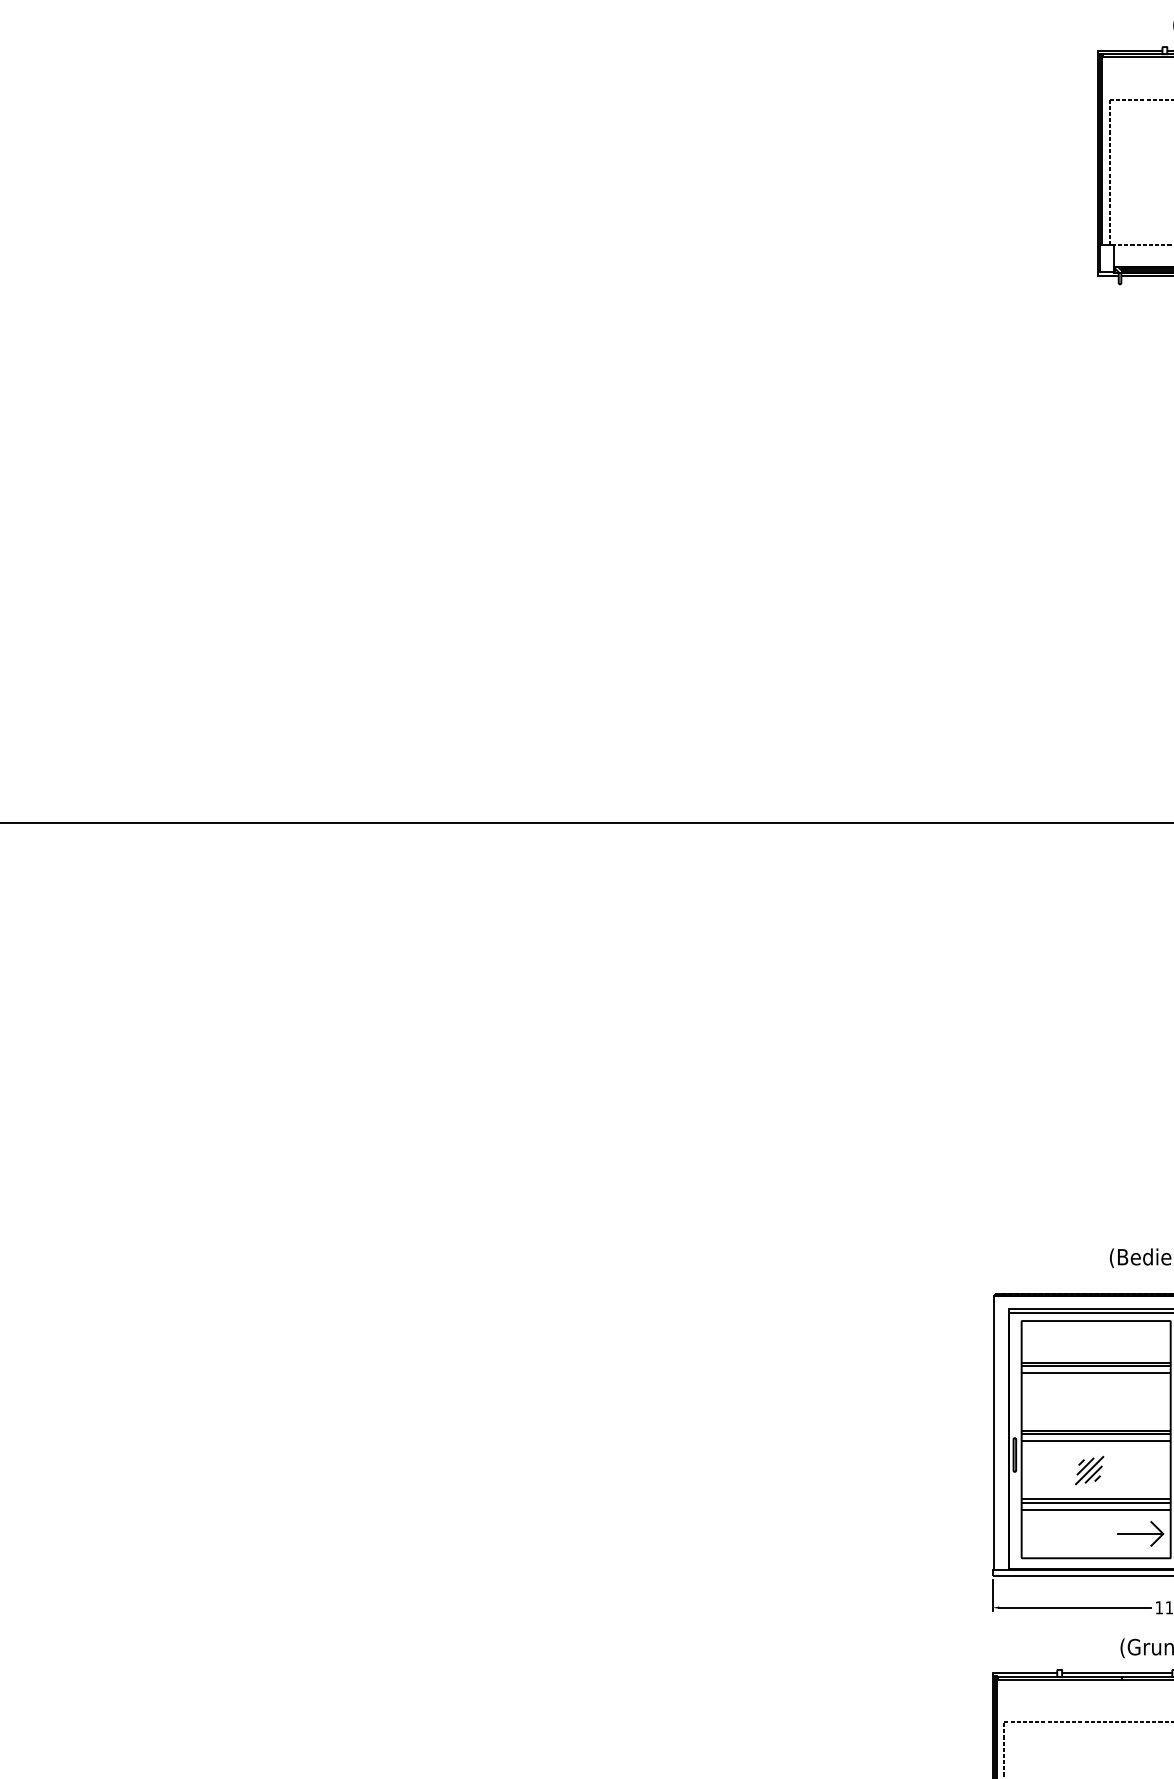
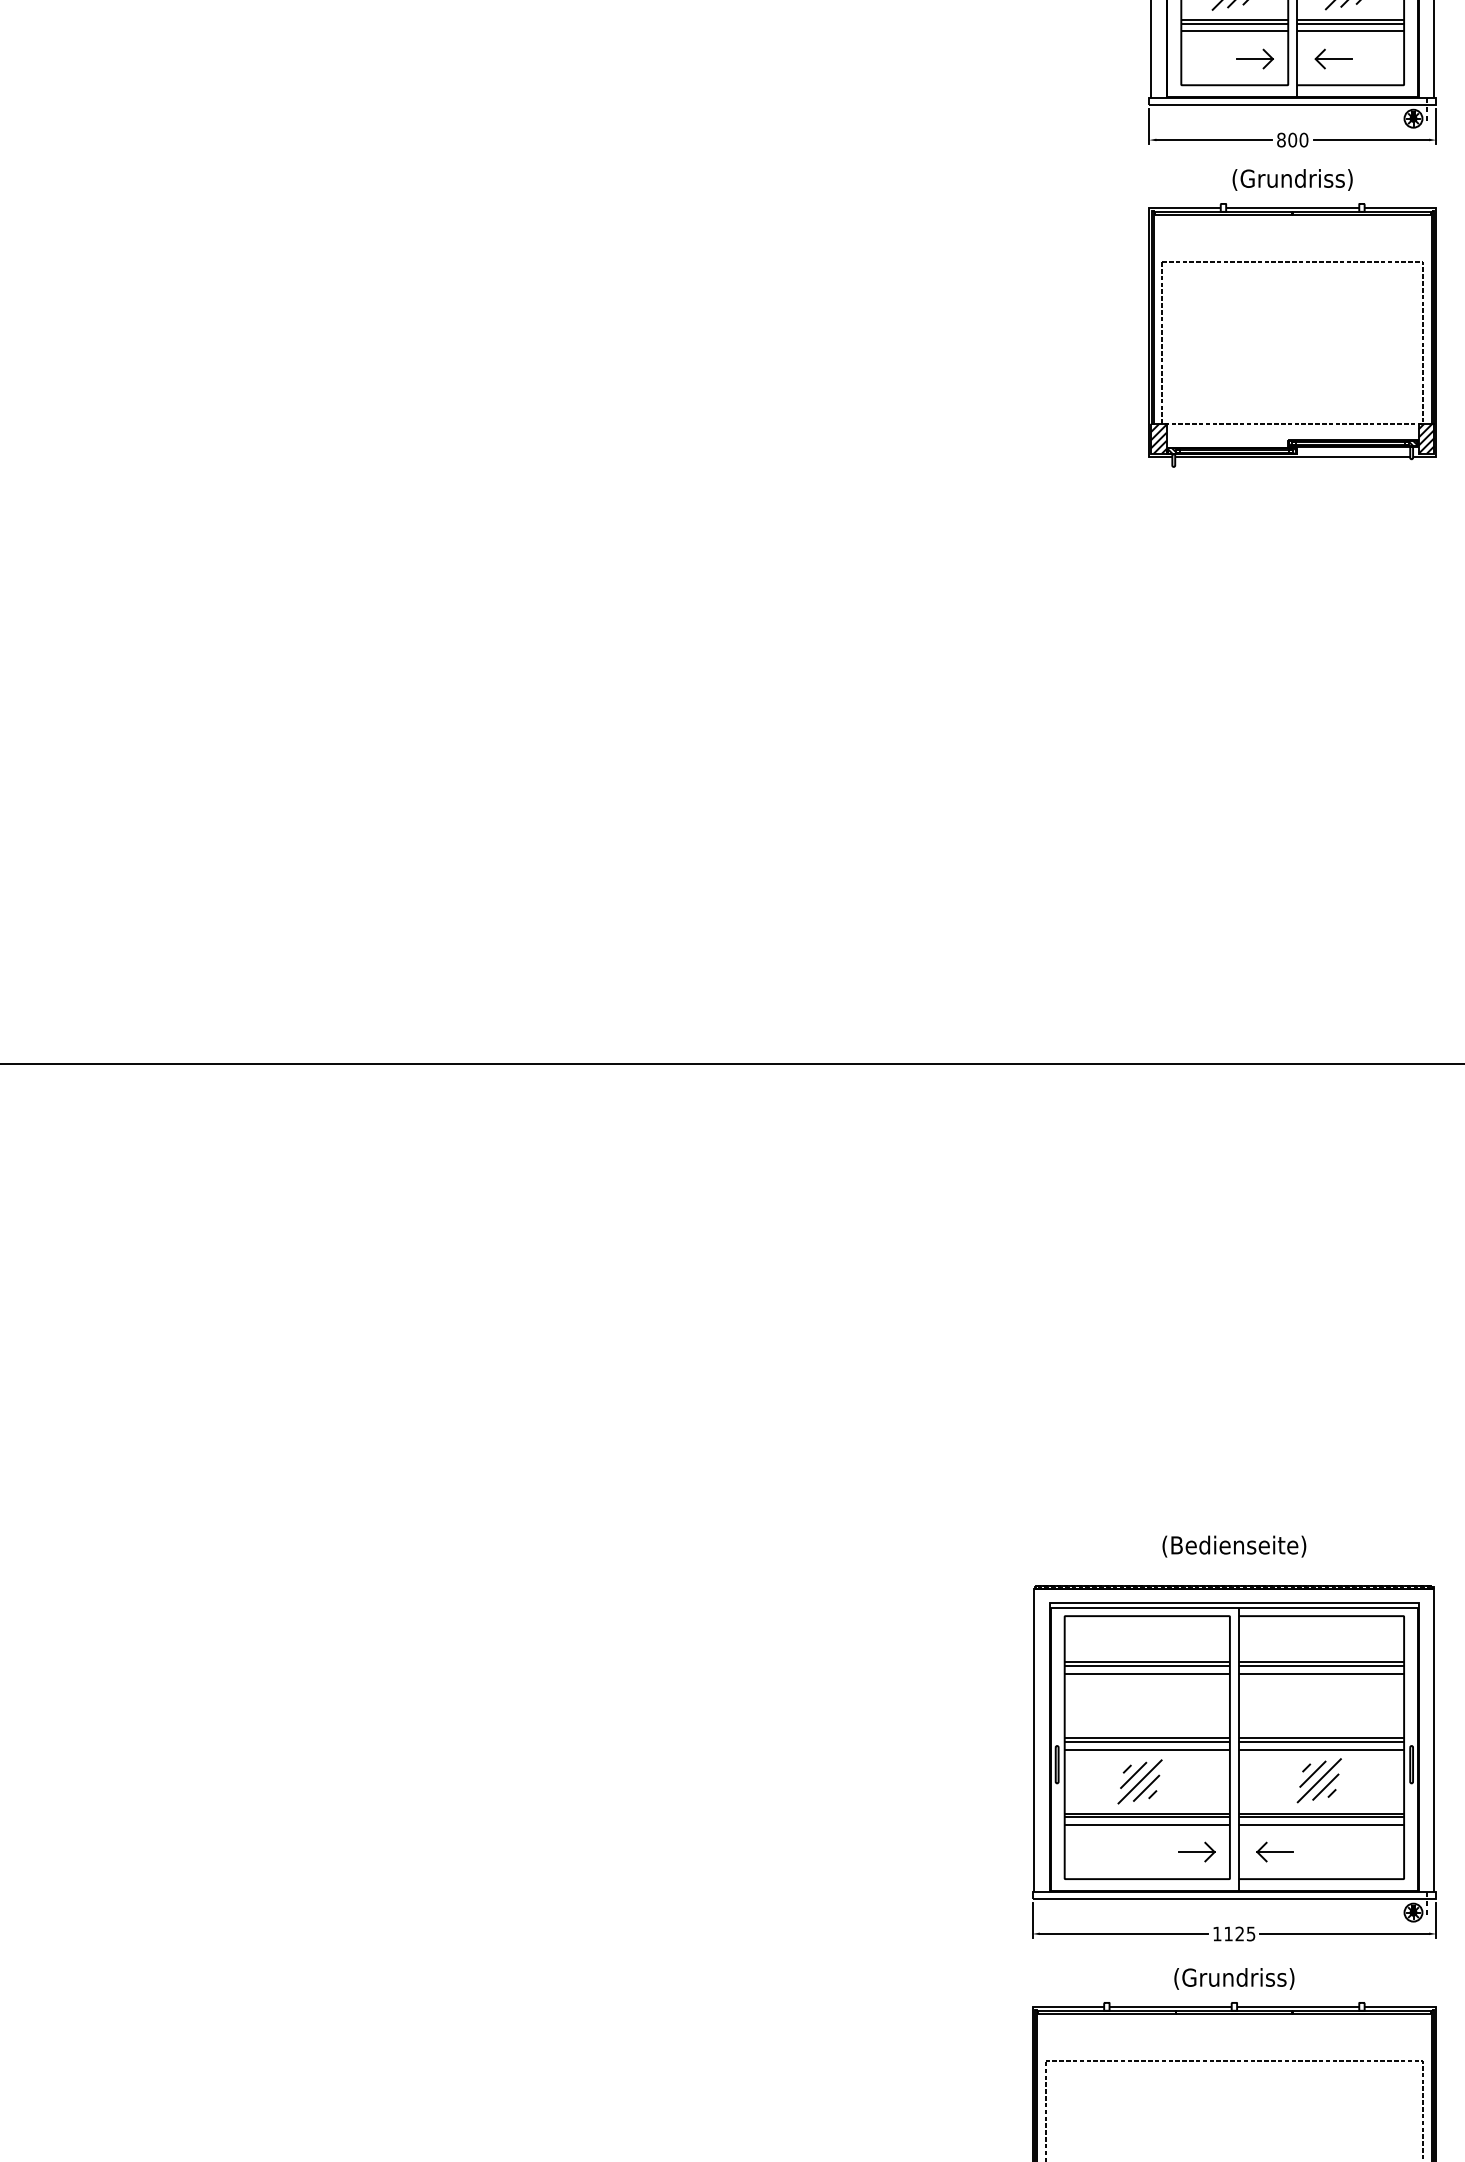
hatch: (1106, 258) -> (1158, 438), added
part: (1089, 1470) -> (1139, 1781), size x1.43
part: (1140, 1533) -> (1196, 1851), size x0.71

